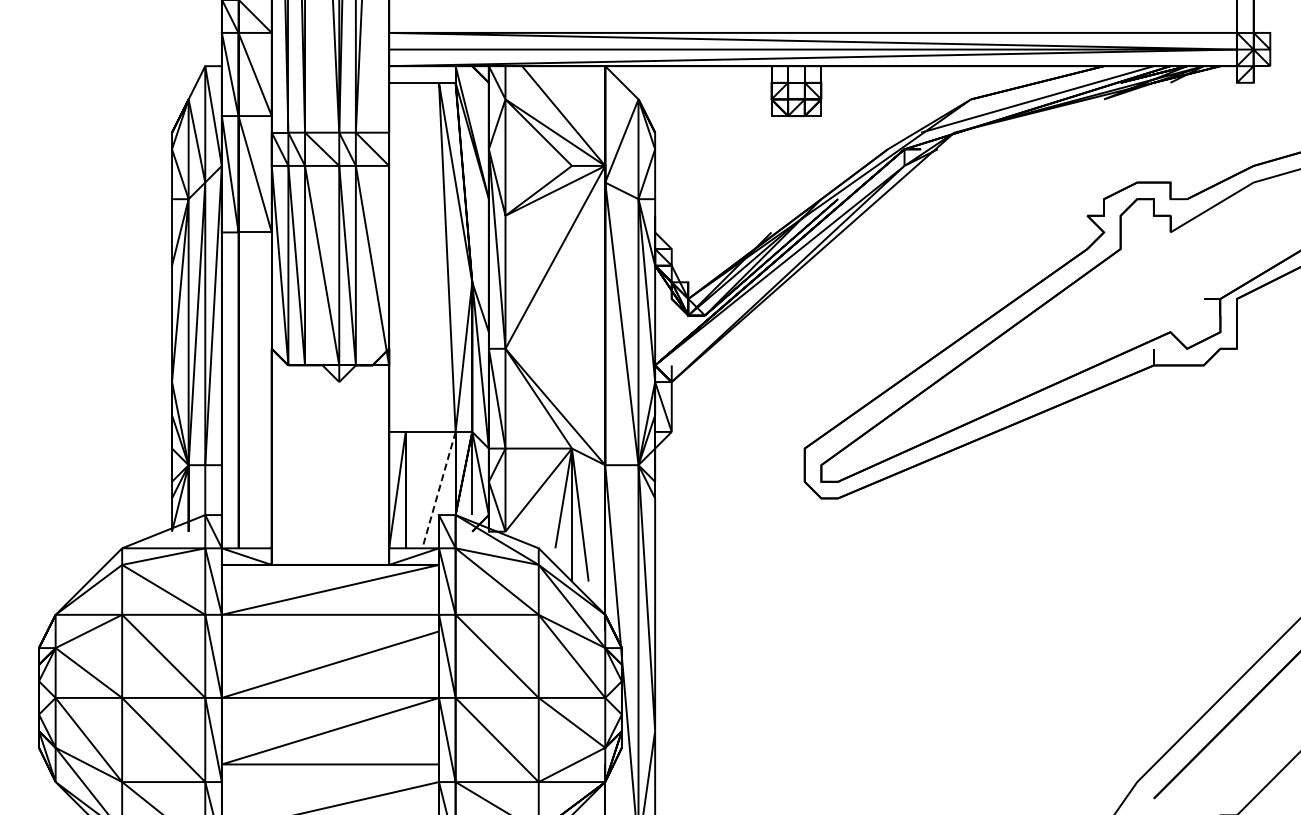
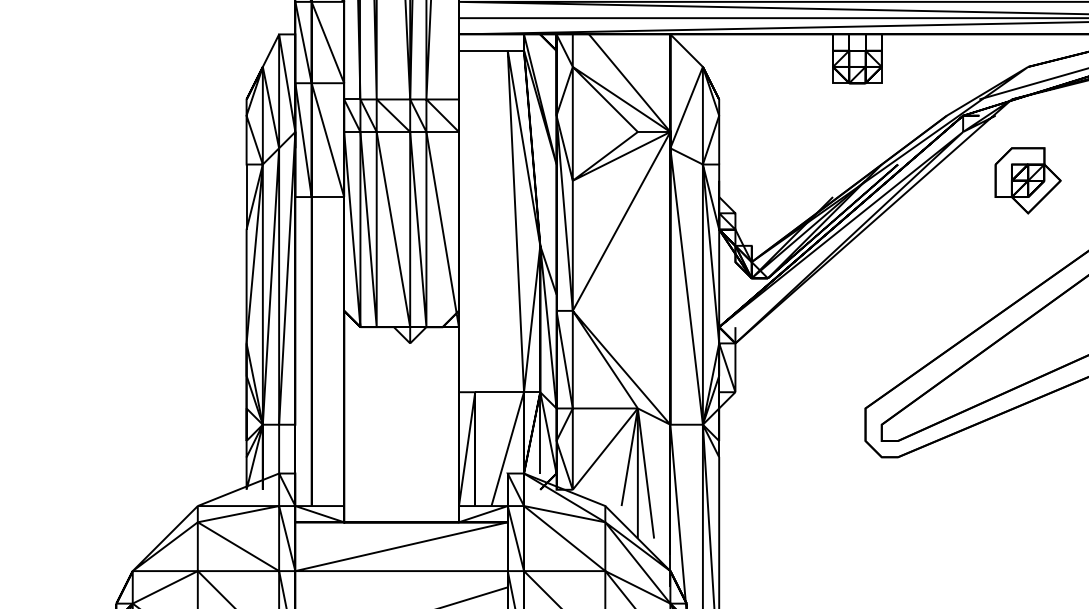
part: (970, 215) -> (1027, 180), added
line: (439, 490) -> (508, 449), dashed -> solid

